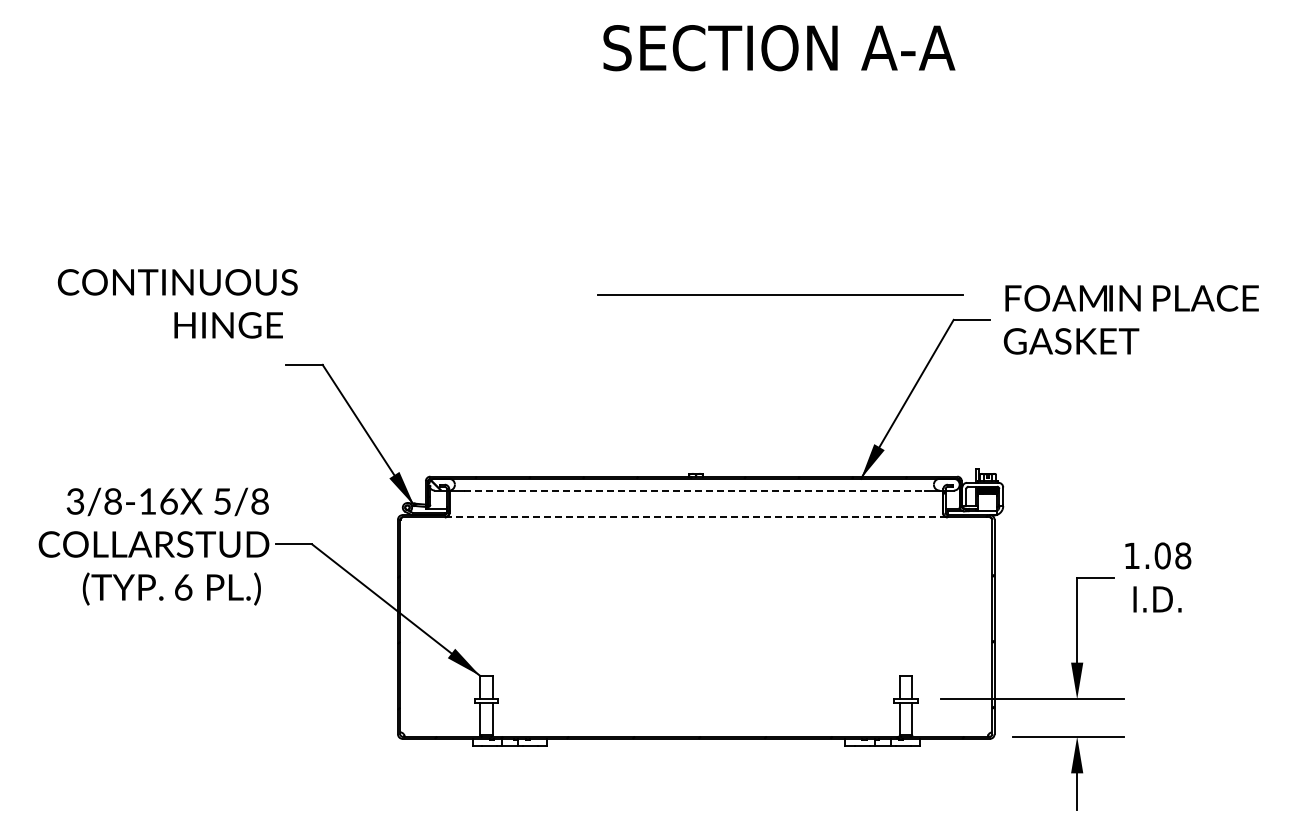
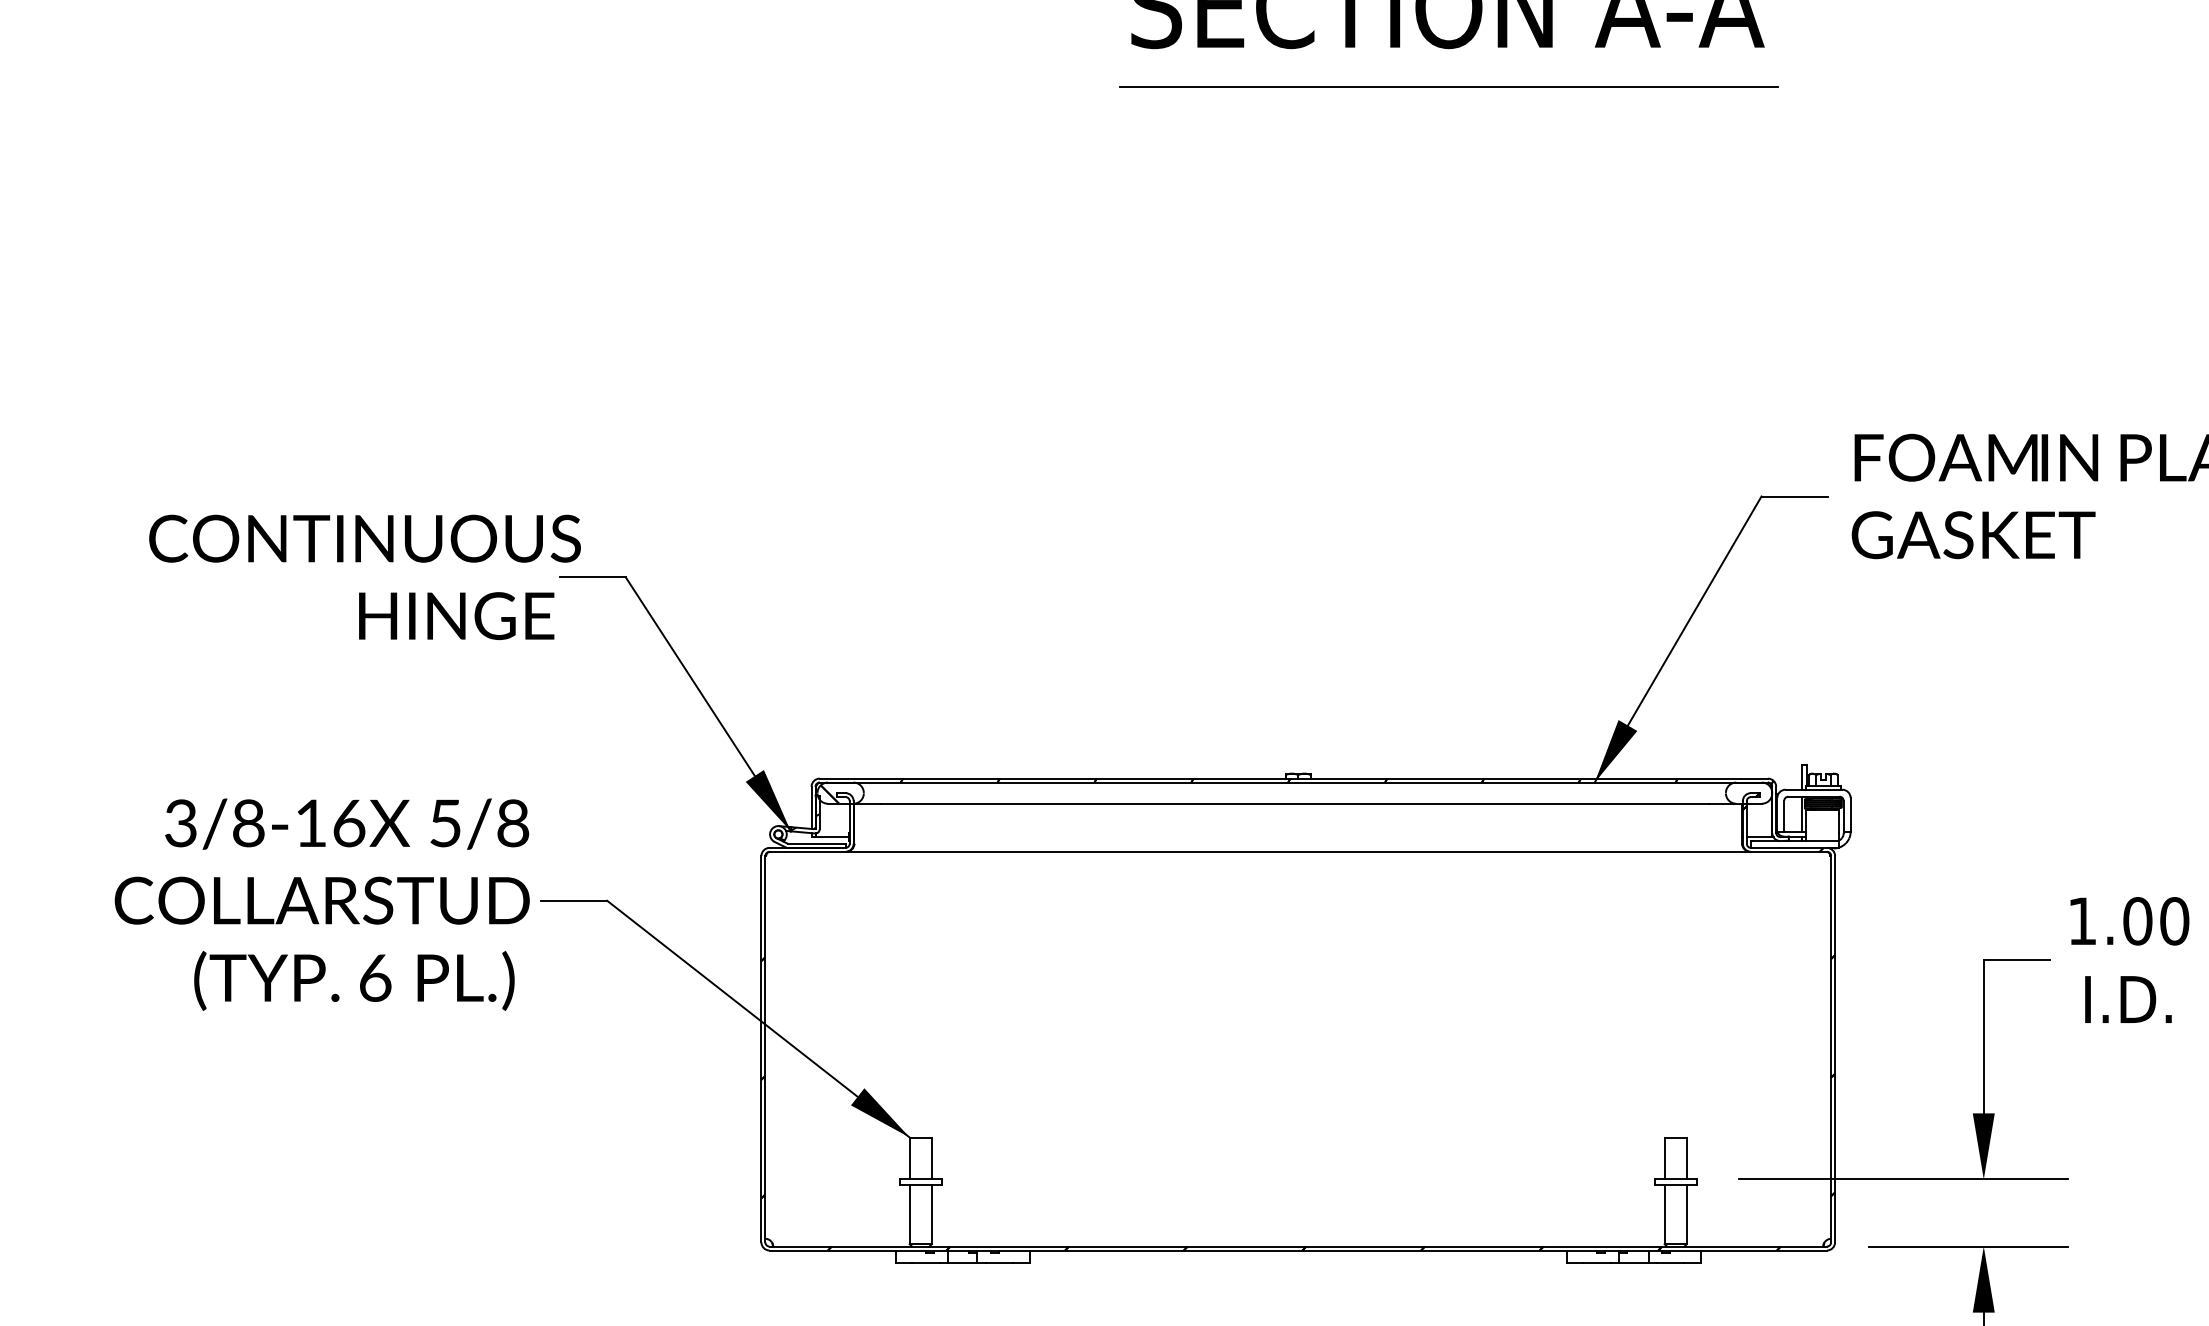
line: (780, 294) -> (1449, 85), moved
text: (177, 303) -> (364, 576), moved
line: (694, 490) -> (1295, 803), dashed -> solid
line: (695, 517) -> (1296, 852), dashed -> solid
text: (1183, 555) -> (2175, 920), 1.08 -> 1.00

